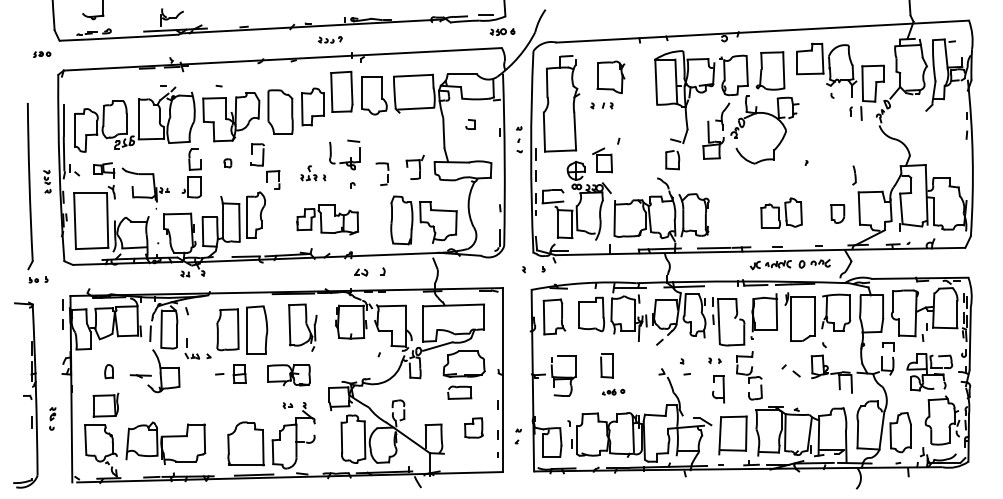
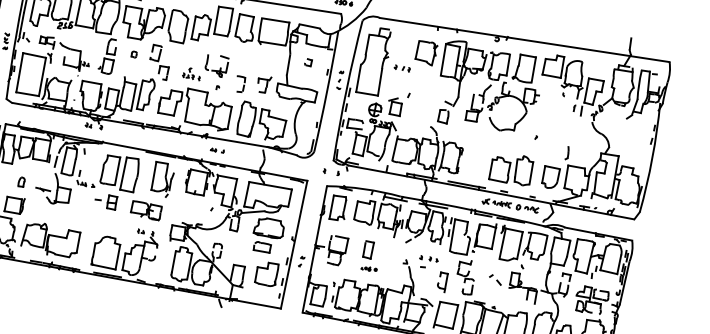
part: (610, 77) -> (426, 52), moved
part: (781, 212) -> (511, 168), size x1.43
part: (837, 213) -> (550, 177), size x1.67
part: (327, 219) -> (195, 107), size x1.67
part: (370, 271) -> (217, 150), size x0.62
part: (714, 360) -> (433, 259), moved
part: (473, 427) -> (266, 273), size x1.67
part: (517, 436) -> (301, 261), moved

